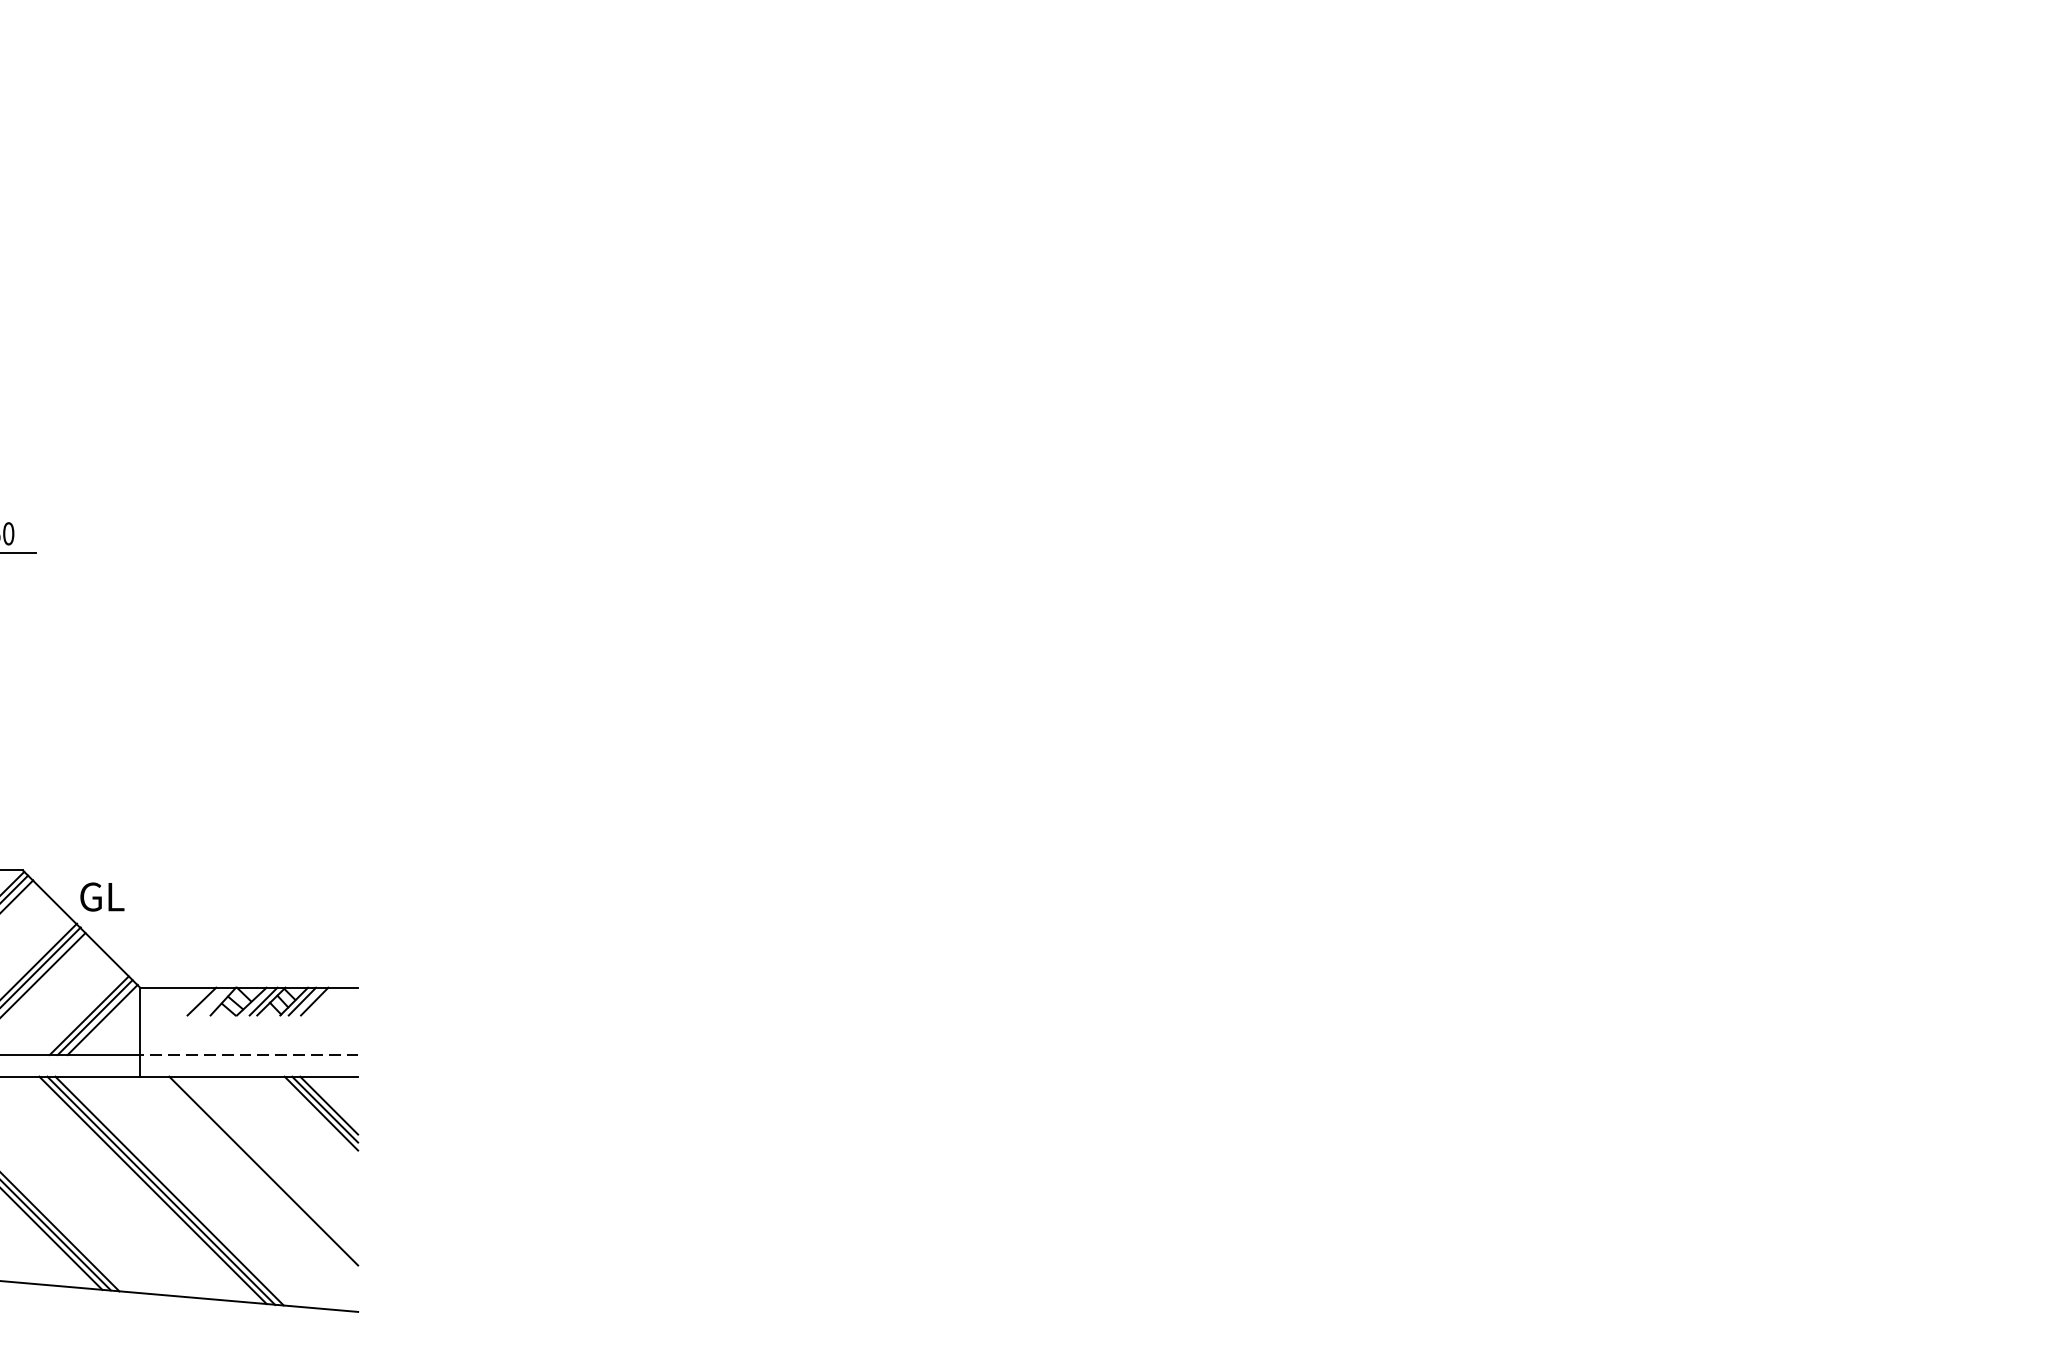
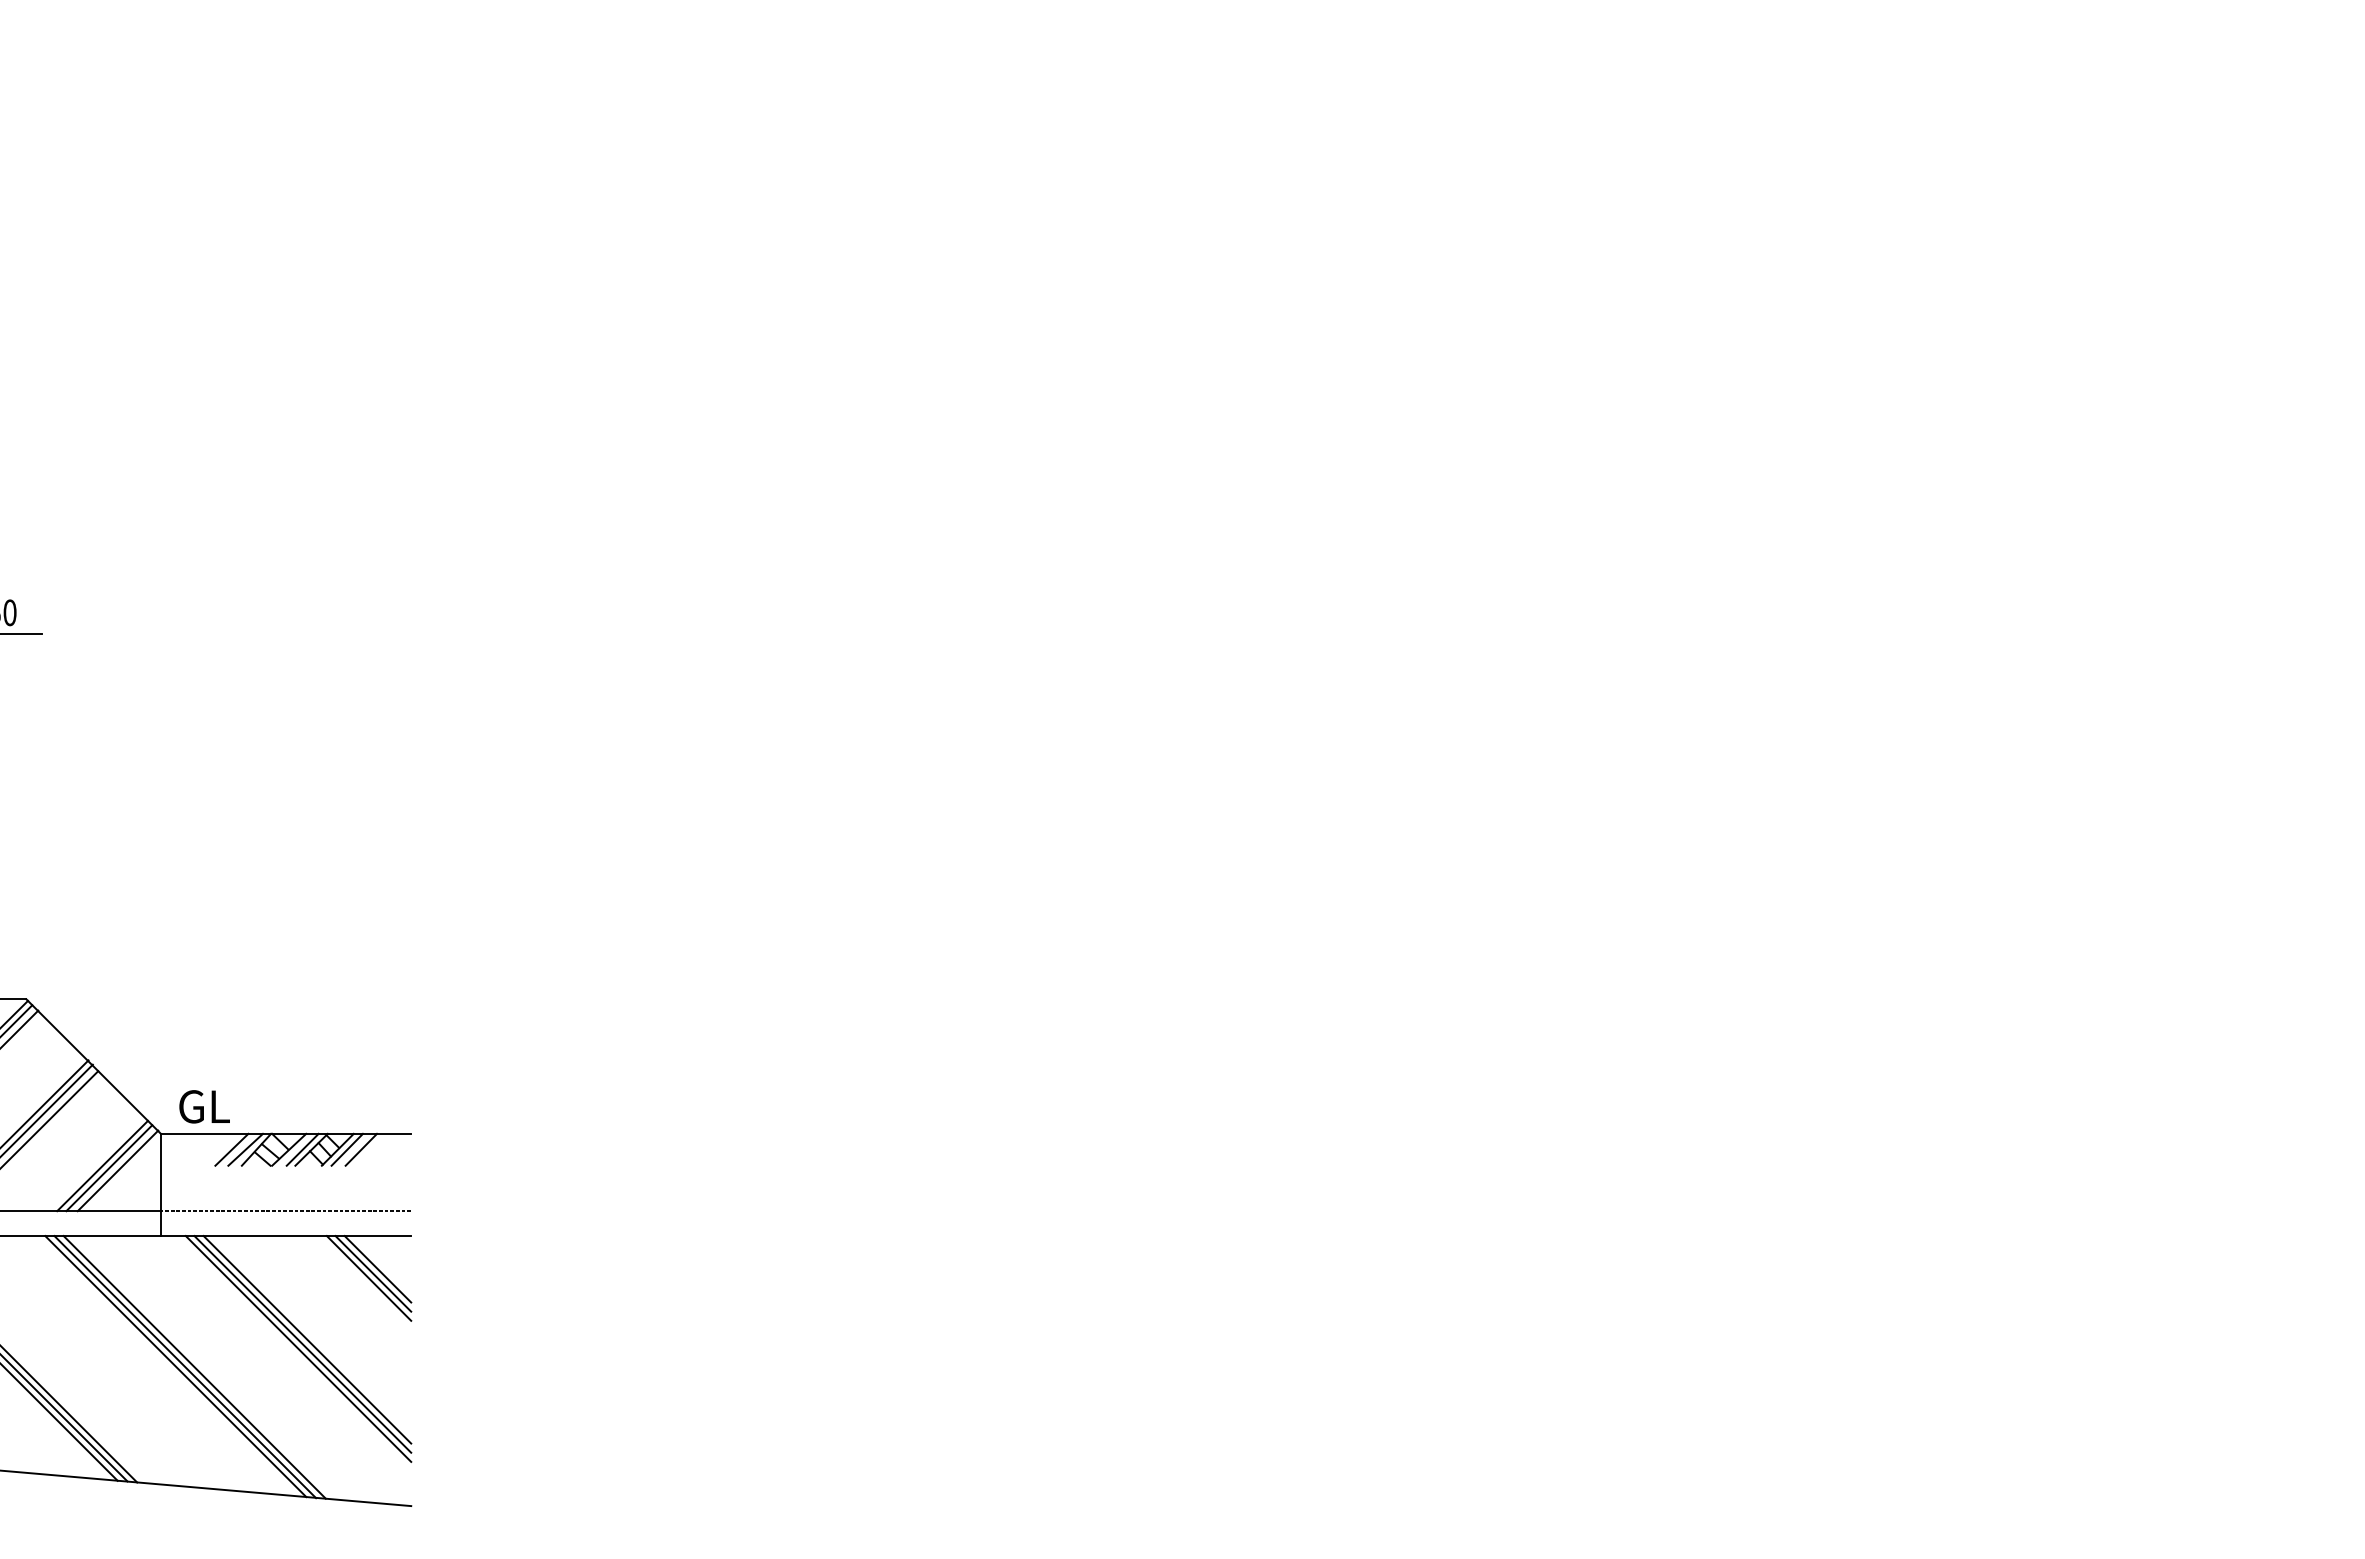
text: (102, 896) -> (204, 1106), moved
line: (213, 1001) -> (245, 1149), added
line: (267, 1166) -> (307, 1339), added
line: (259, 1174) -> (298, 1348), added

